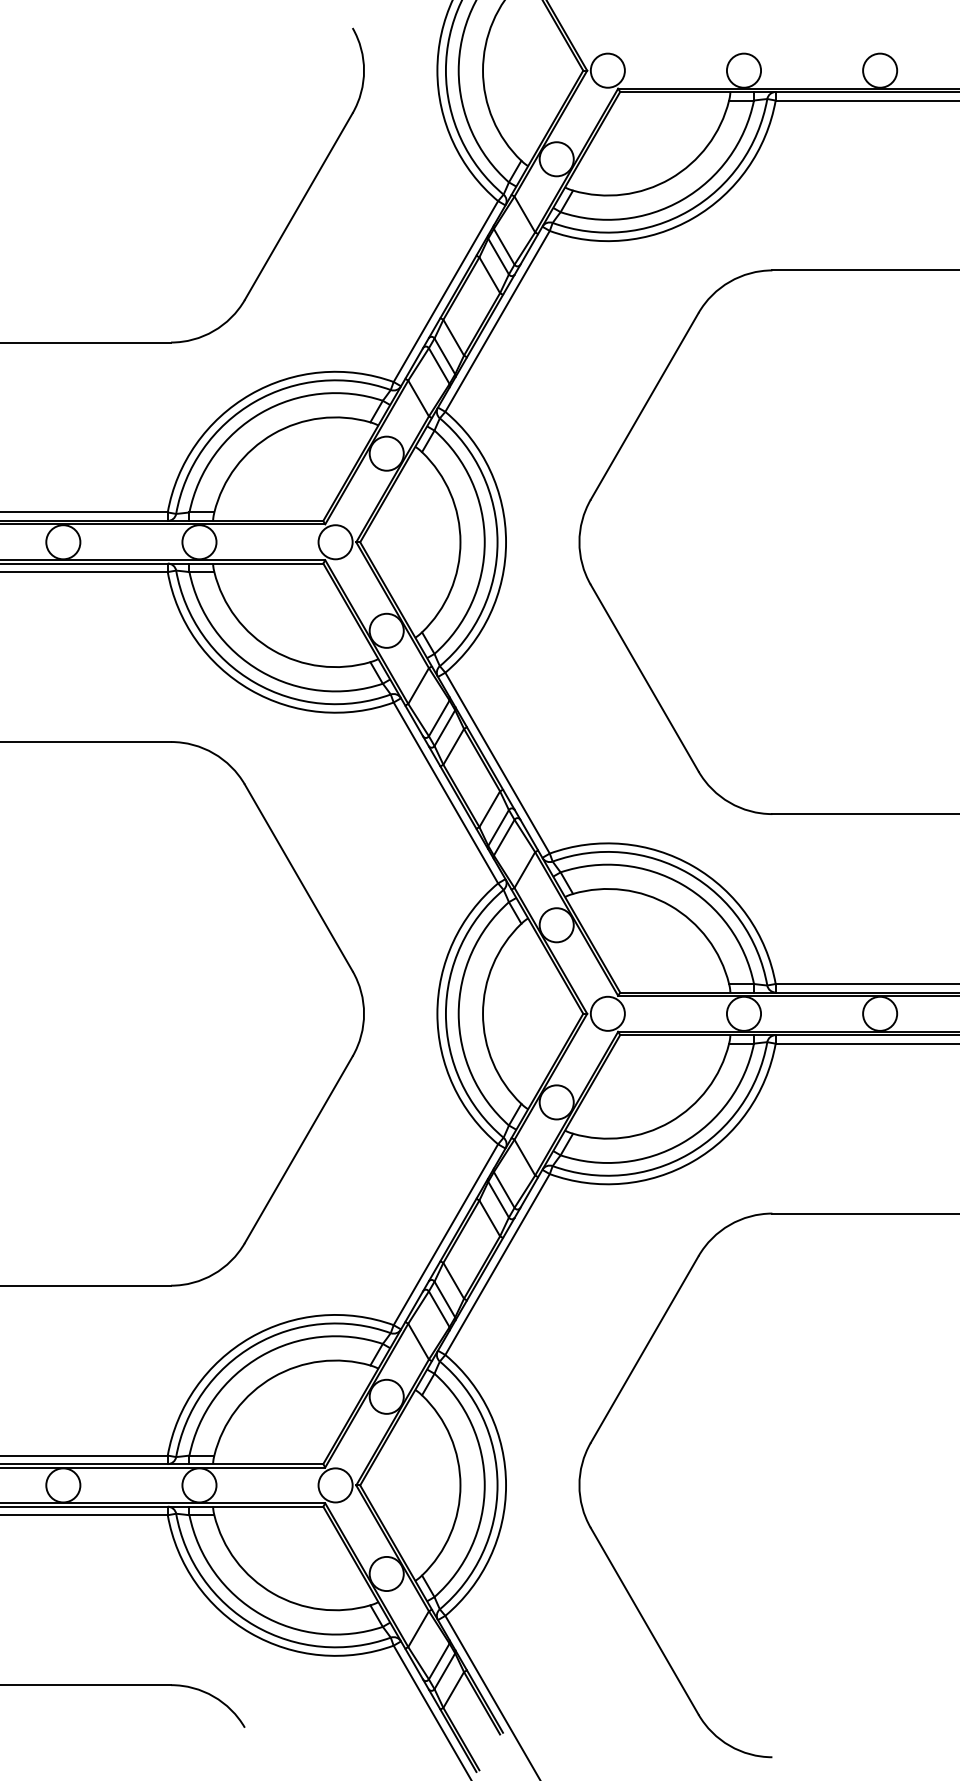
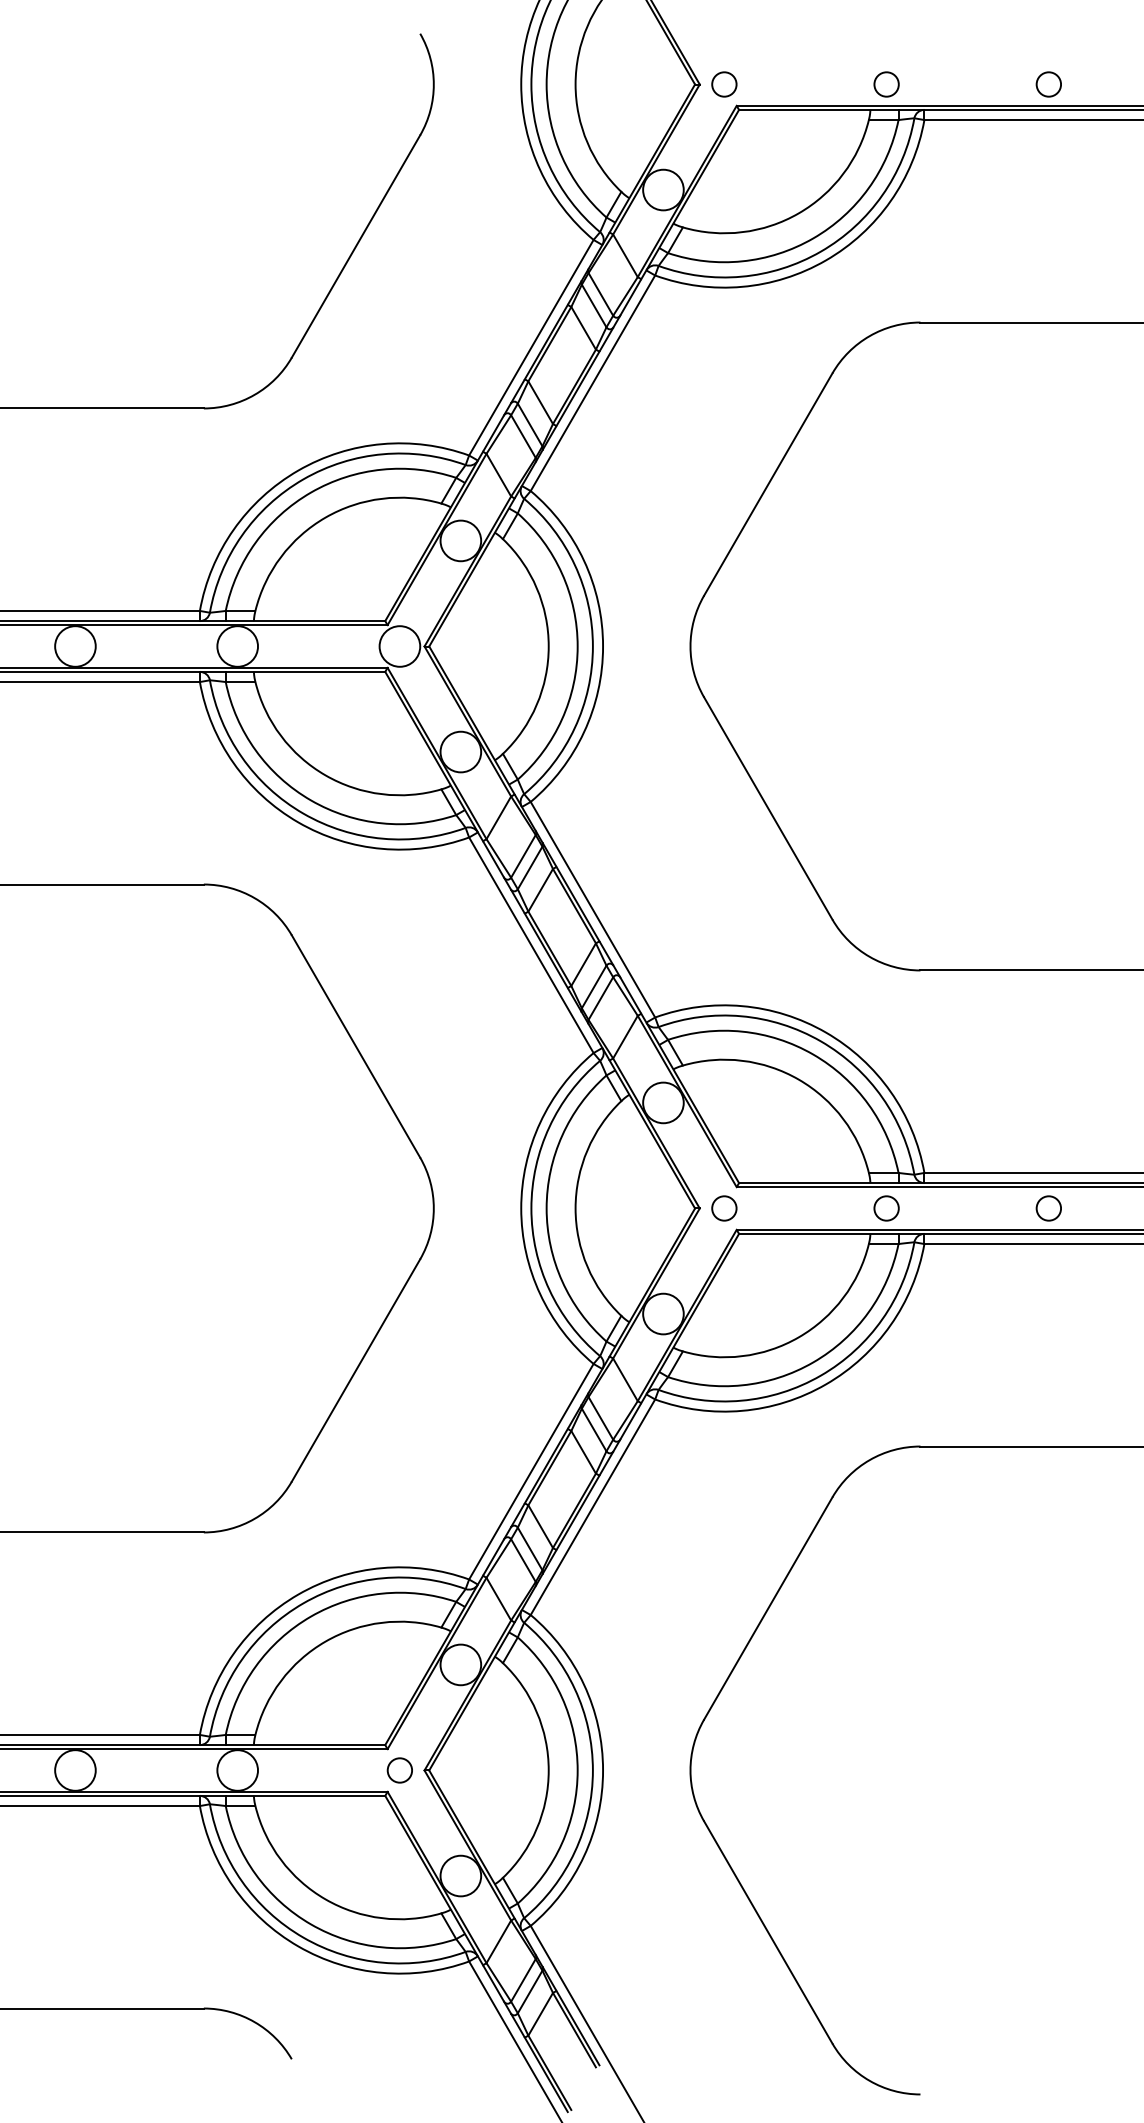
circle: (607, 70) -> (724, 84), size x0.6
circle: (743, 70) -> (886, 84), size x0.6
circle: (879, 70) -> (1048, 84), size x0.6
circle: (607, 1013) -> (724, 1208), size x0.6
circle: (743, 1013) -> (886, 1208), size x0.6
circle: (879, 1013) -> (1048, 1208), size x0.6
circle: (335, 1485) -> (399, 1770), size x0.6

